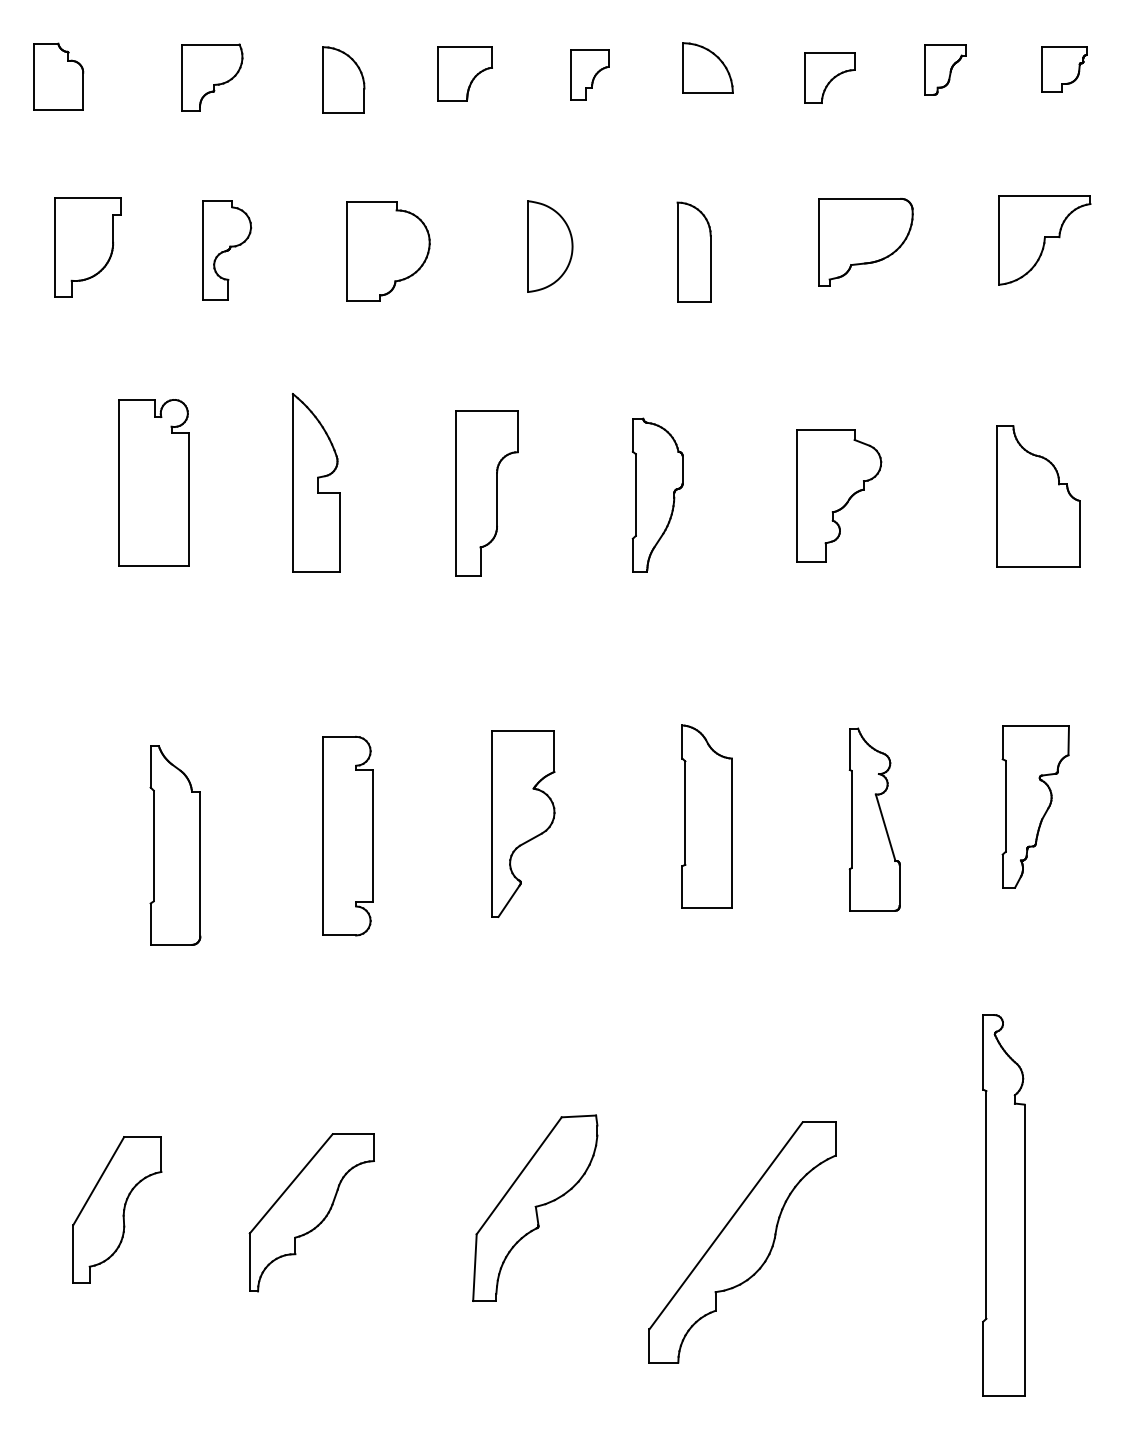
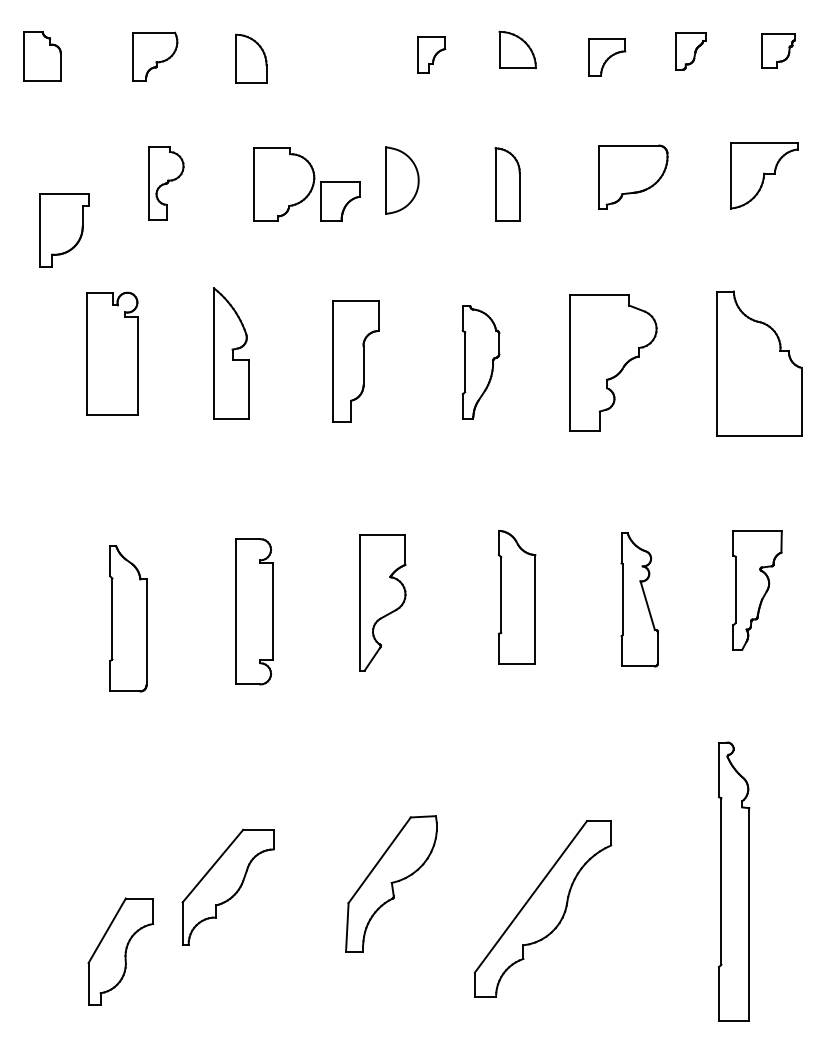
part: (464, 73) -> (339, 201), moved
part: (87, 247) -> (63, 230), moved
part: (839, 495) -> (613, 362), size x1.4
part: (1038, 496) -> (759, 363), size x1.4
part: (117, 1209) -> (120, 951), moved

